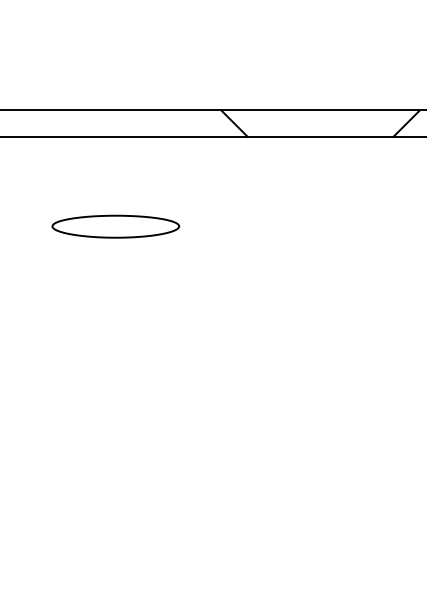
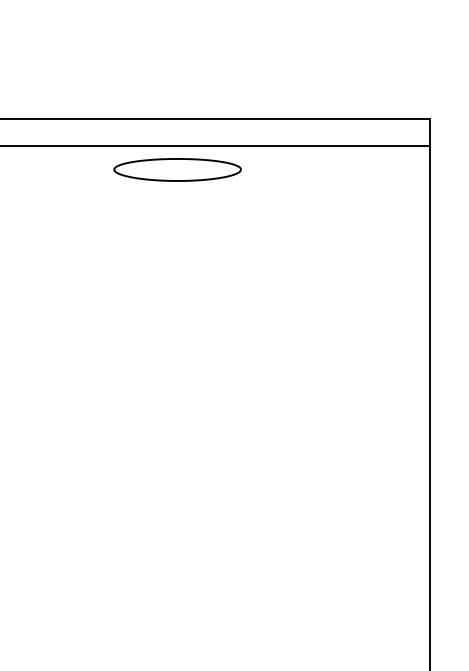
hatch: (320, 123) -> (318, 131), removed
part: (115, 226) -> (177, 169), moved

